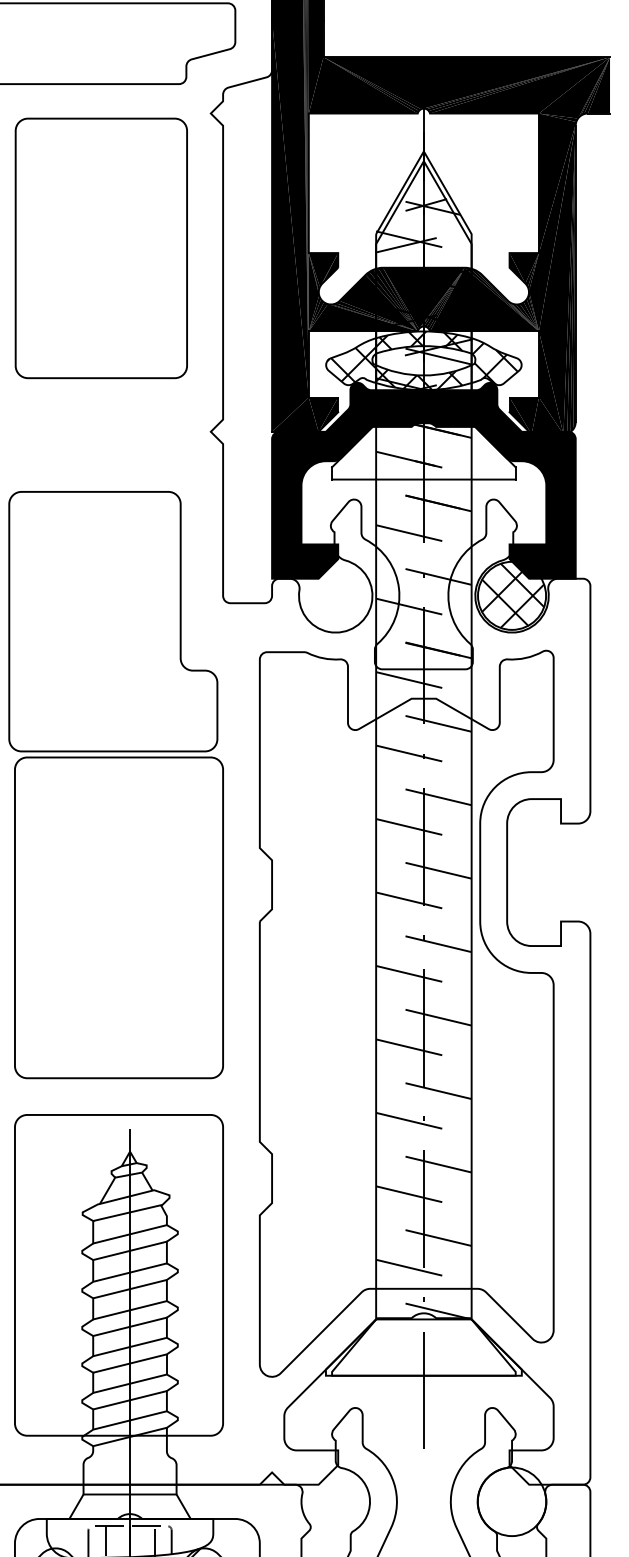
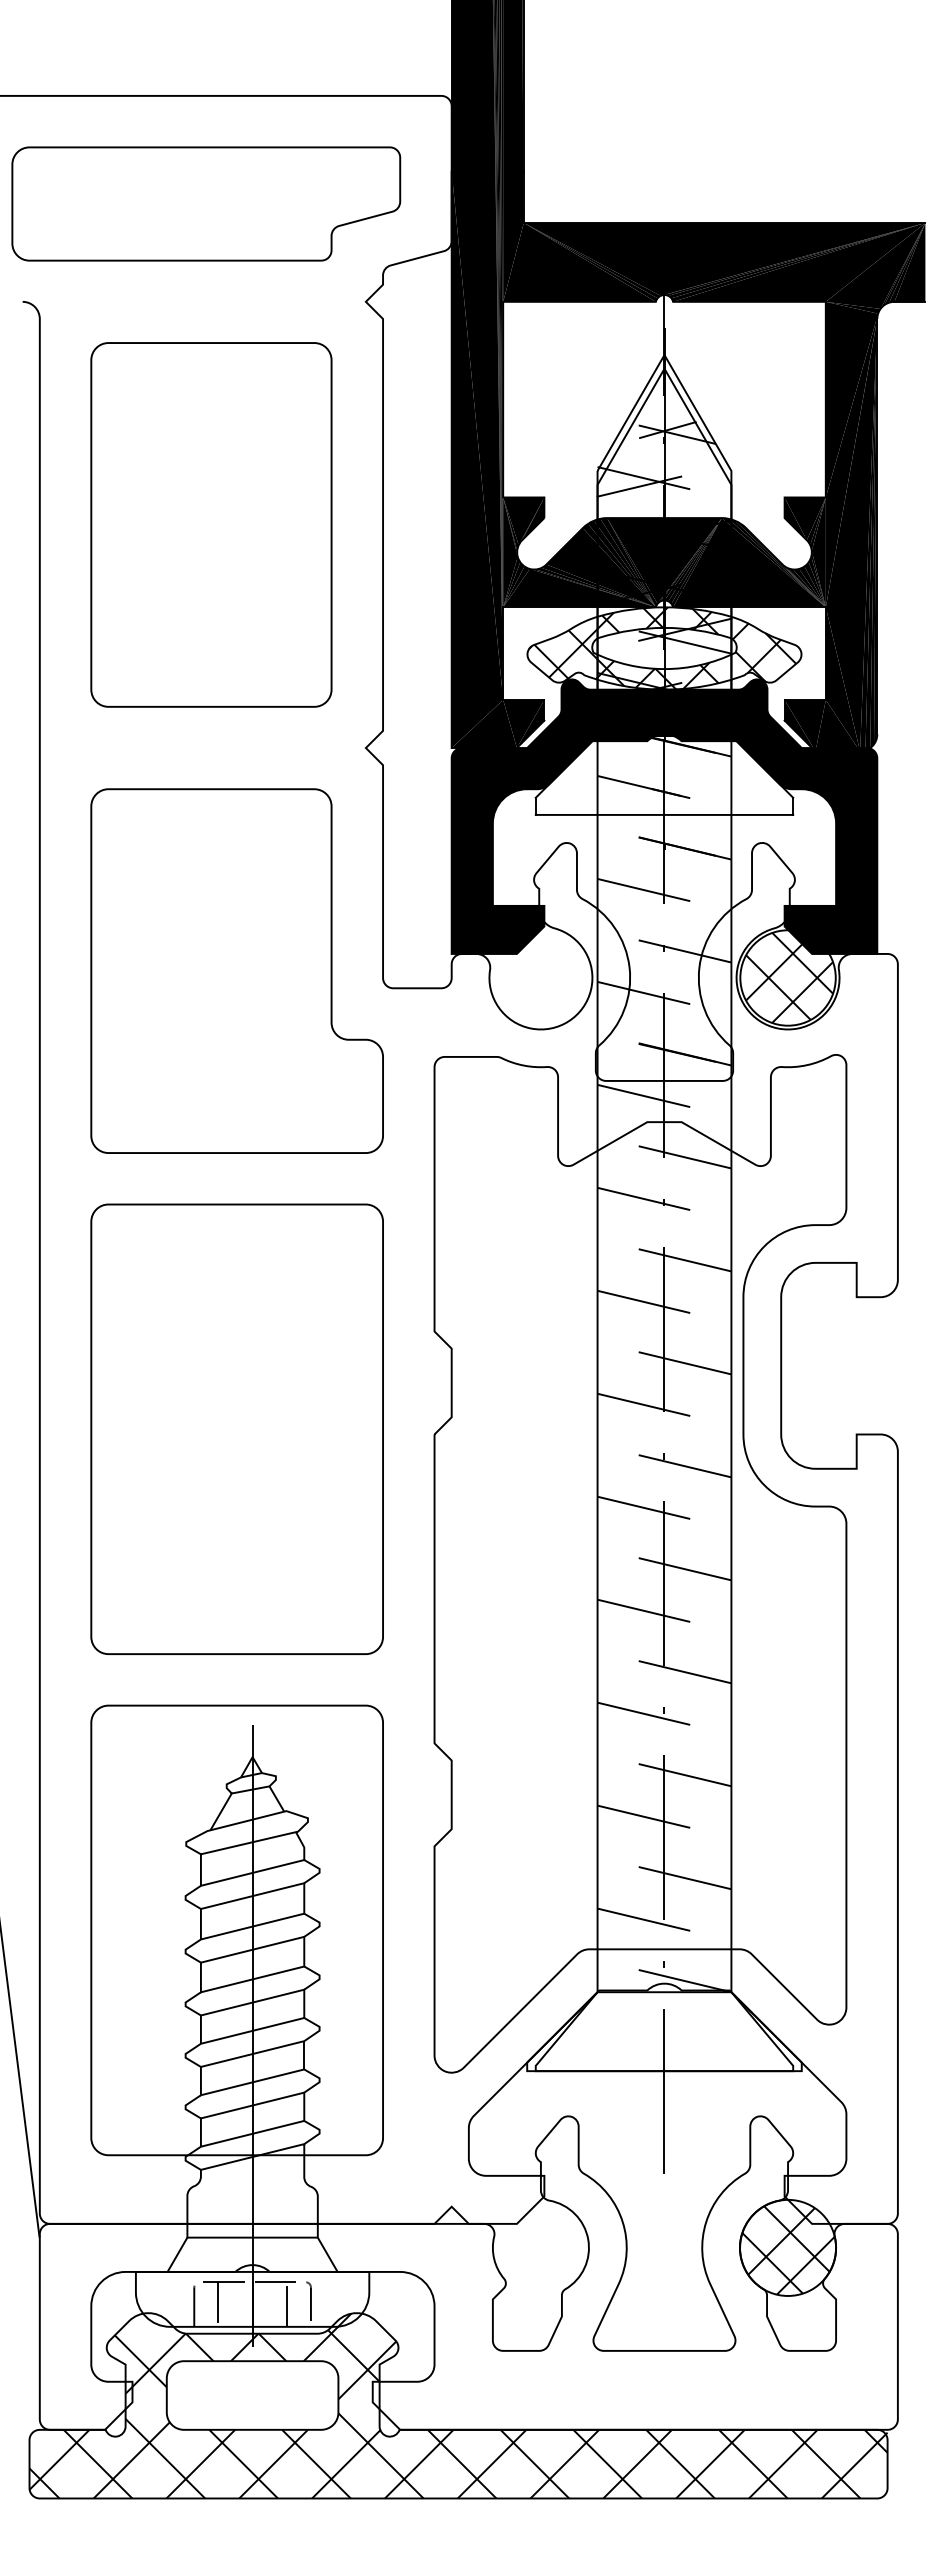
part: (101, 248) -> (211, 524), moved
part: (112, 621) -> (236, 970), moved
hatch: (512, 1503) -> (788, 2250), added

